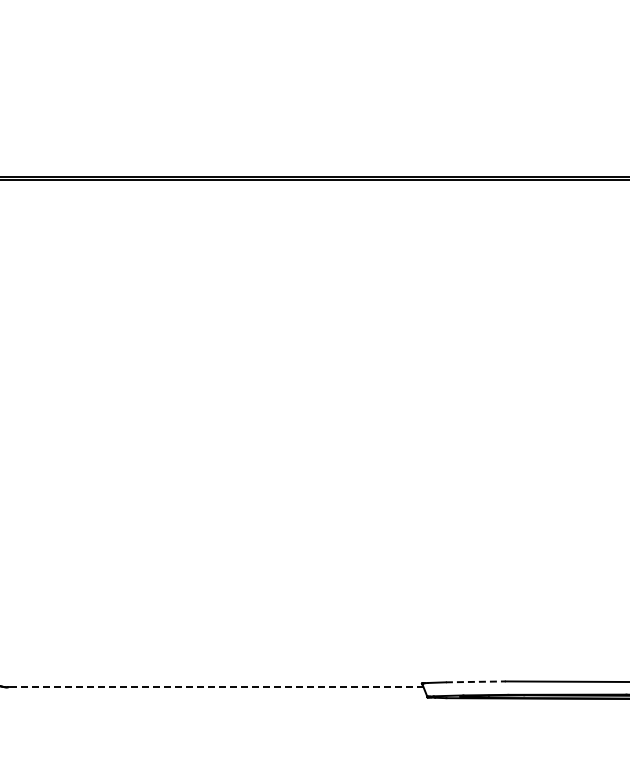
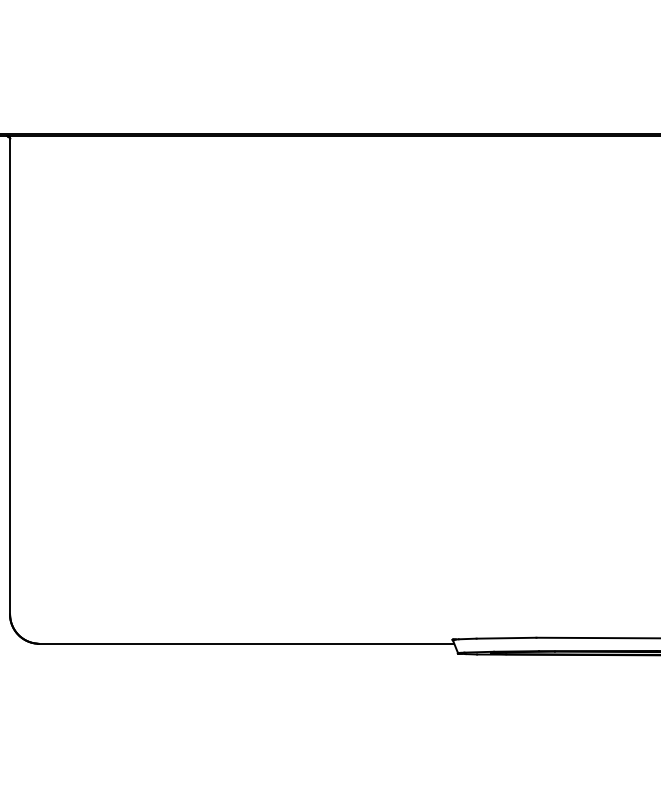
line: (475, 682) -> (506, 638), dashed -> solid
line: (215, 687) -> (246, 643), dashed -> solid

